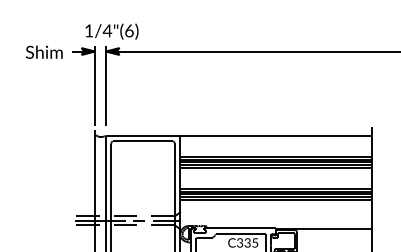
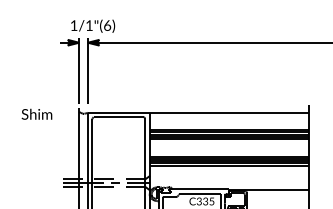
text: (107, 30) -> (89, 25), 1/4"(6) -> 1/1"(6)
text: (43, 51) -> (36, 113), moved

